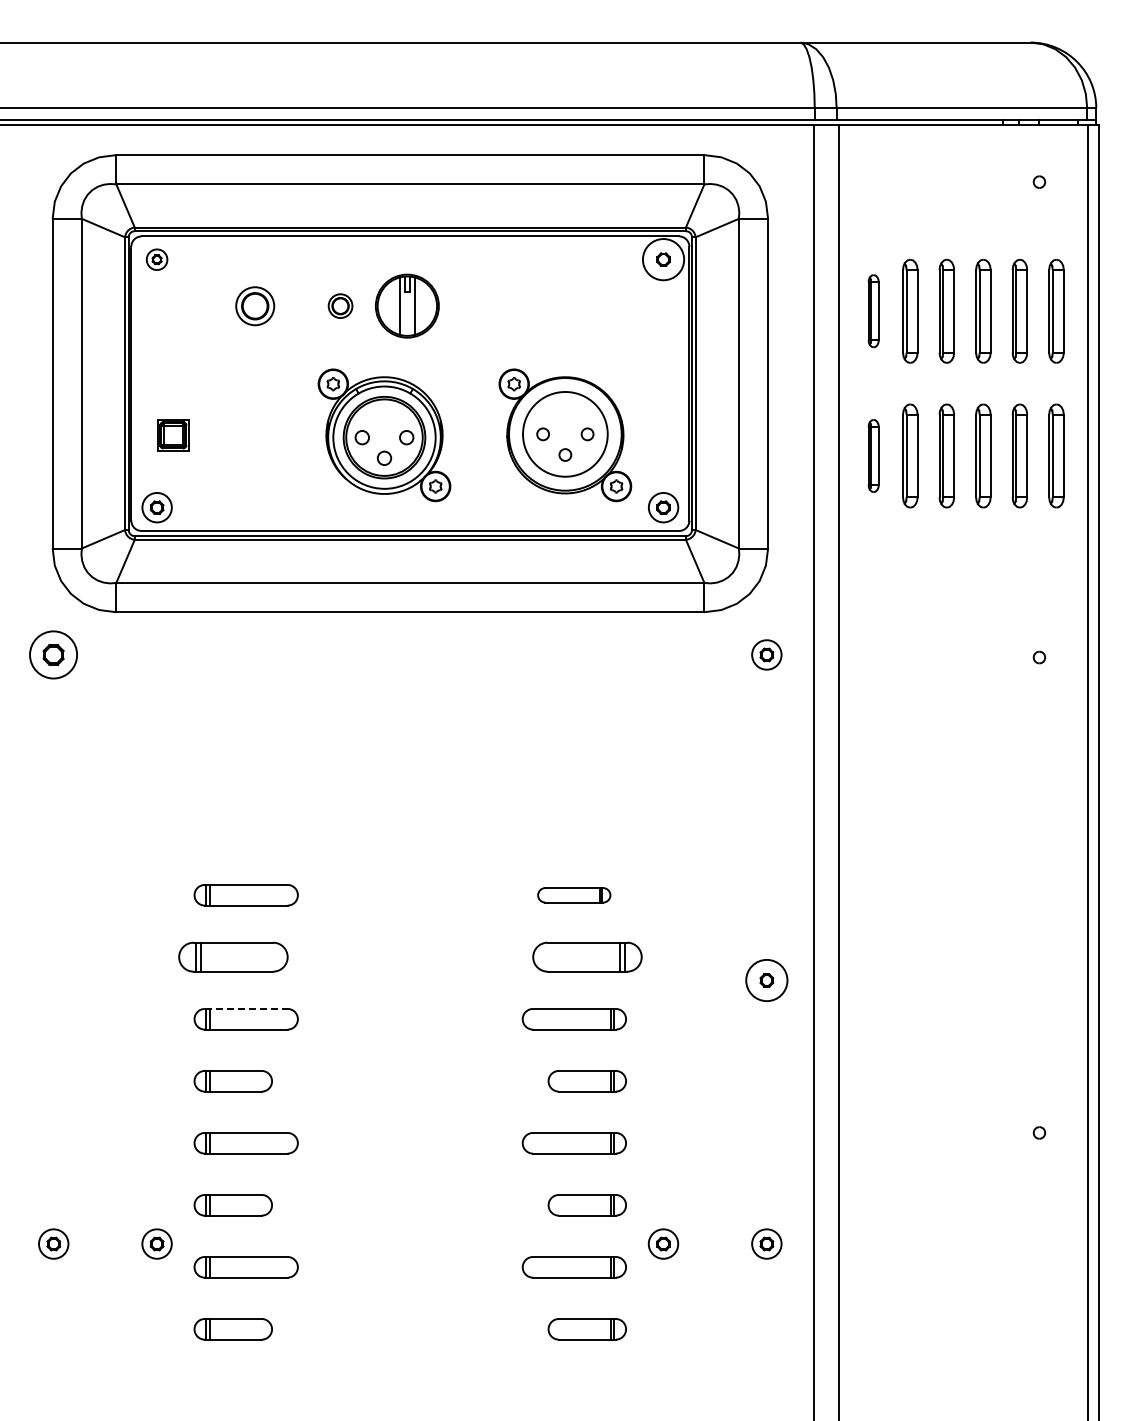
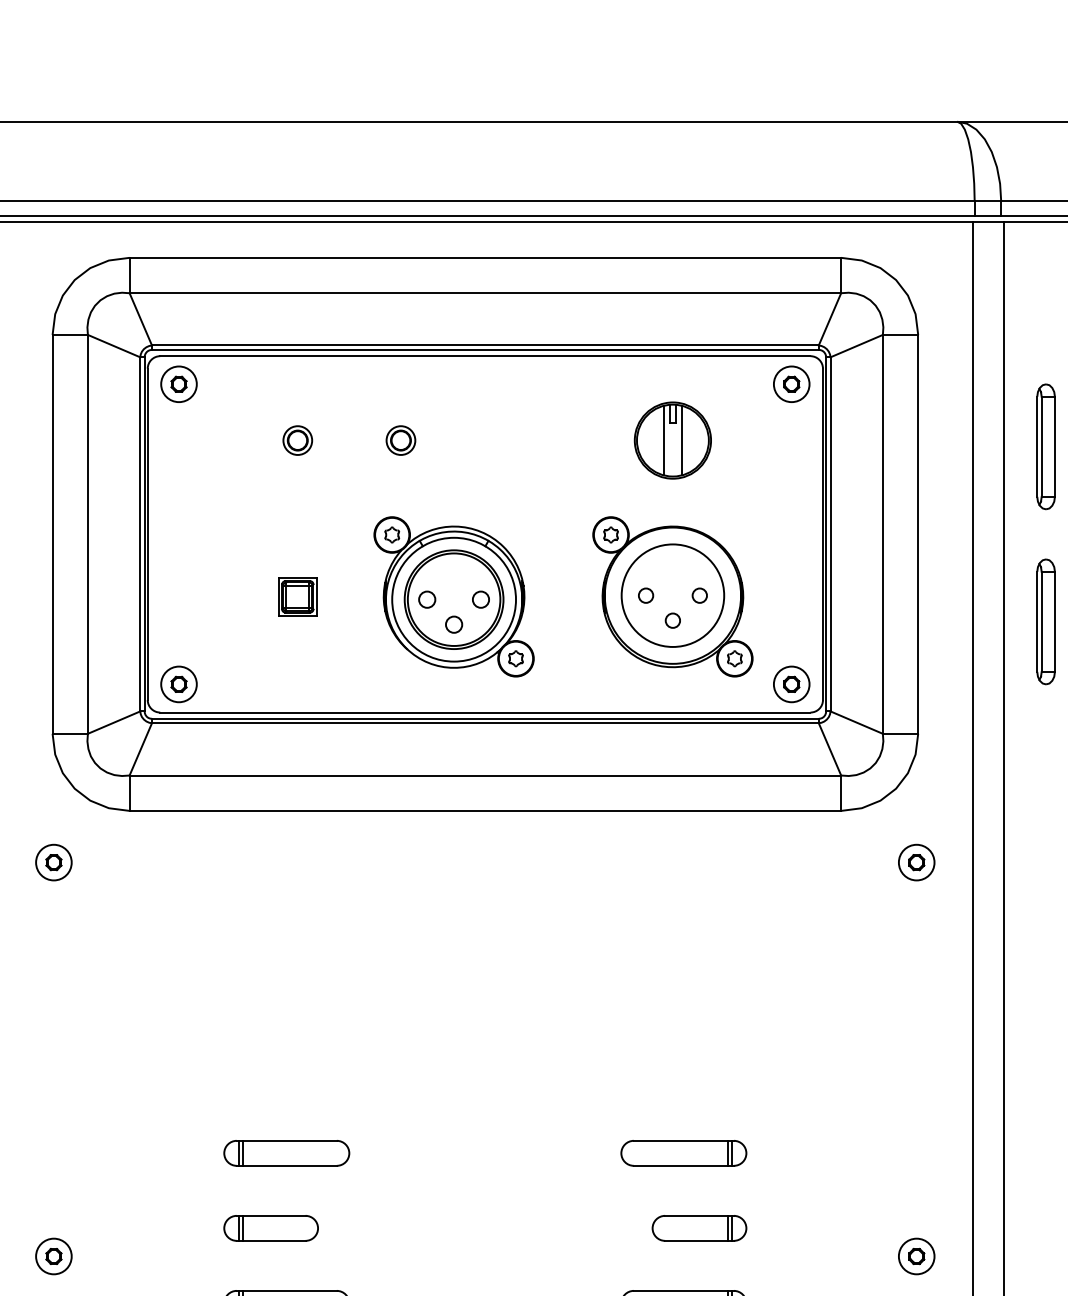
part: (156, 259) -> (178, 384), size x1.43
circle: (663, 259) -> (791, 384), size x0.71
part: (255, 305) -> (298, 439), size x0.62
part: (407, 305) -> (673, 439), moved
part: (873, 310) -> (1045, 445), size x1.43
part: (173, 435) -> (298, 597), moved
part: (873, 455) -> (1045, 621), size x1.43
part: (53, 654) -> (53, 862), size x0.62
part: (573, 895) -> (682, 1153), size x1.43
part: (232, 957) -> (270, 1228), size x0.71
part: (586, 957) -> (698, 1228), size x0.71
part: (53, 980) -> (53, 1256), added
circle: (766, 980) -> (916, 1256), size x0.71
line: (246, 1008) -> (287, 1290), dashed -> solid

